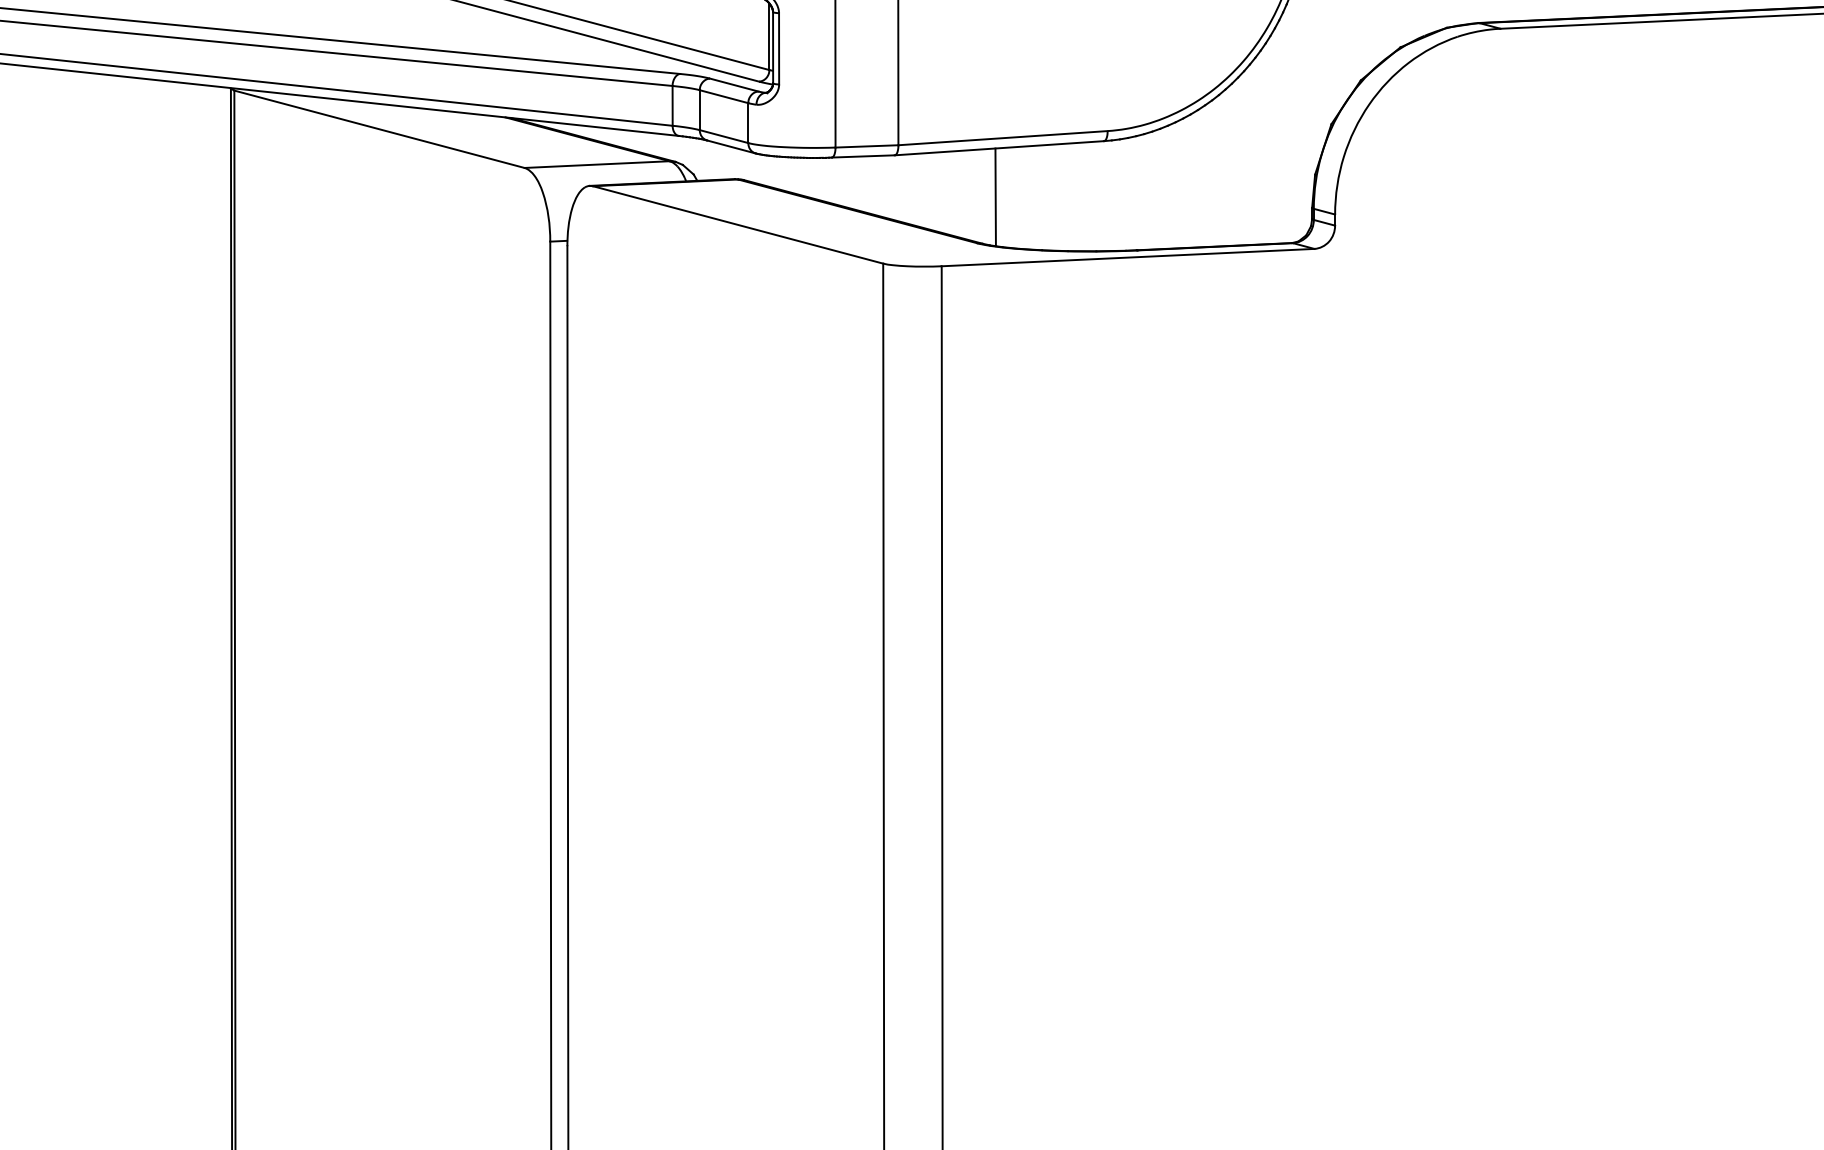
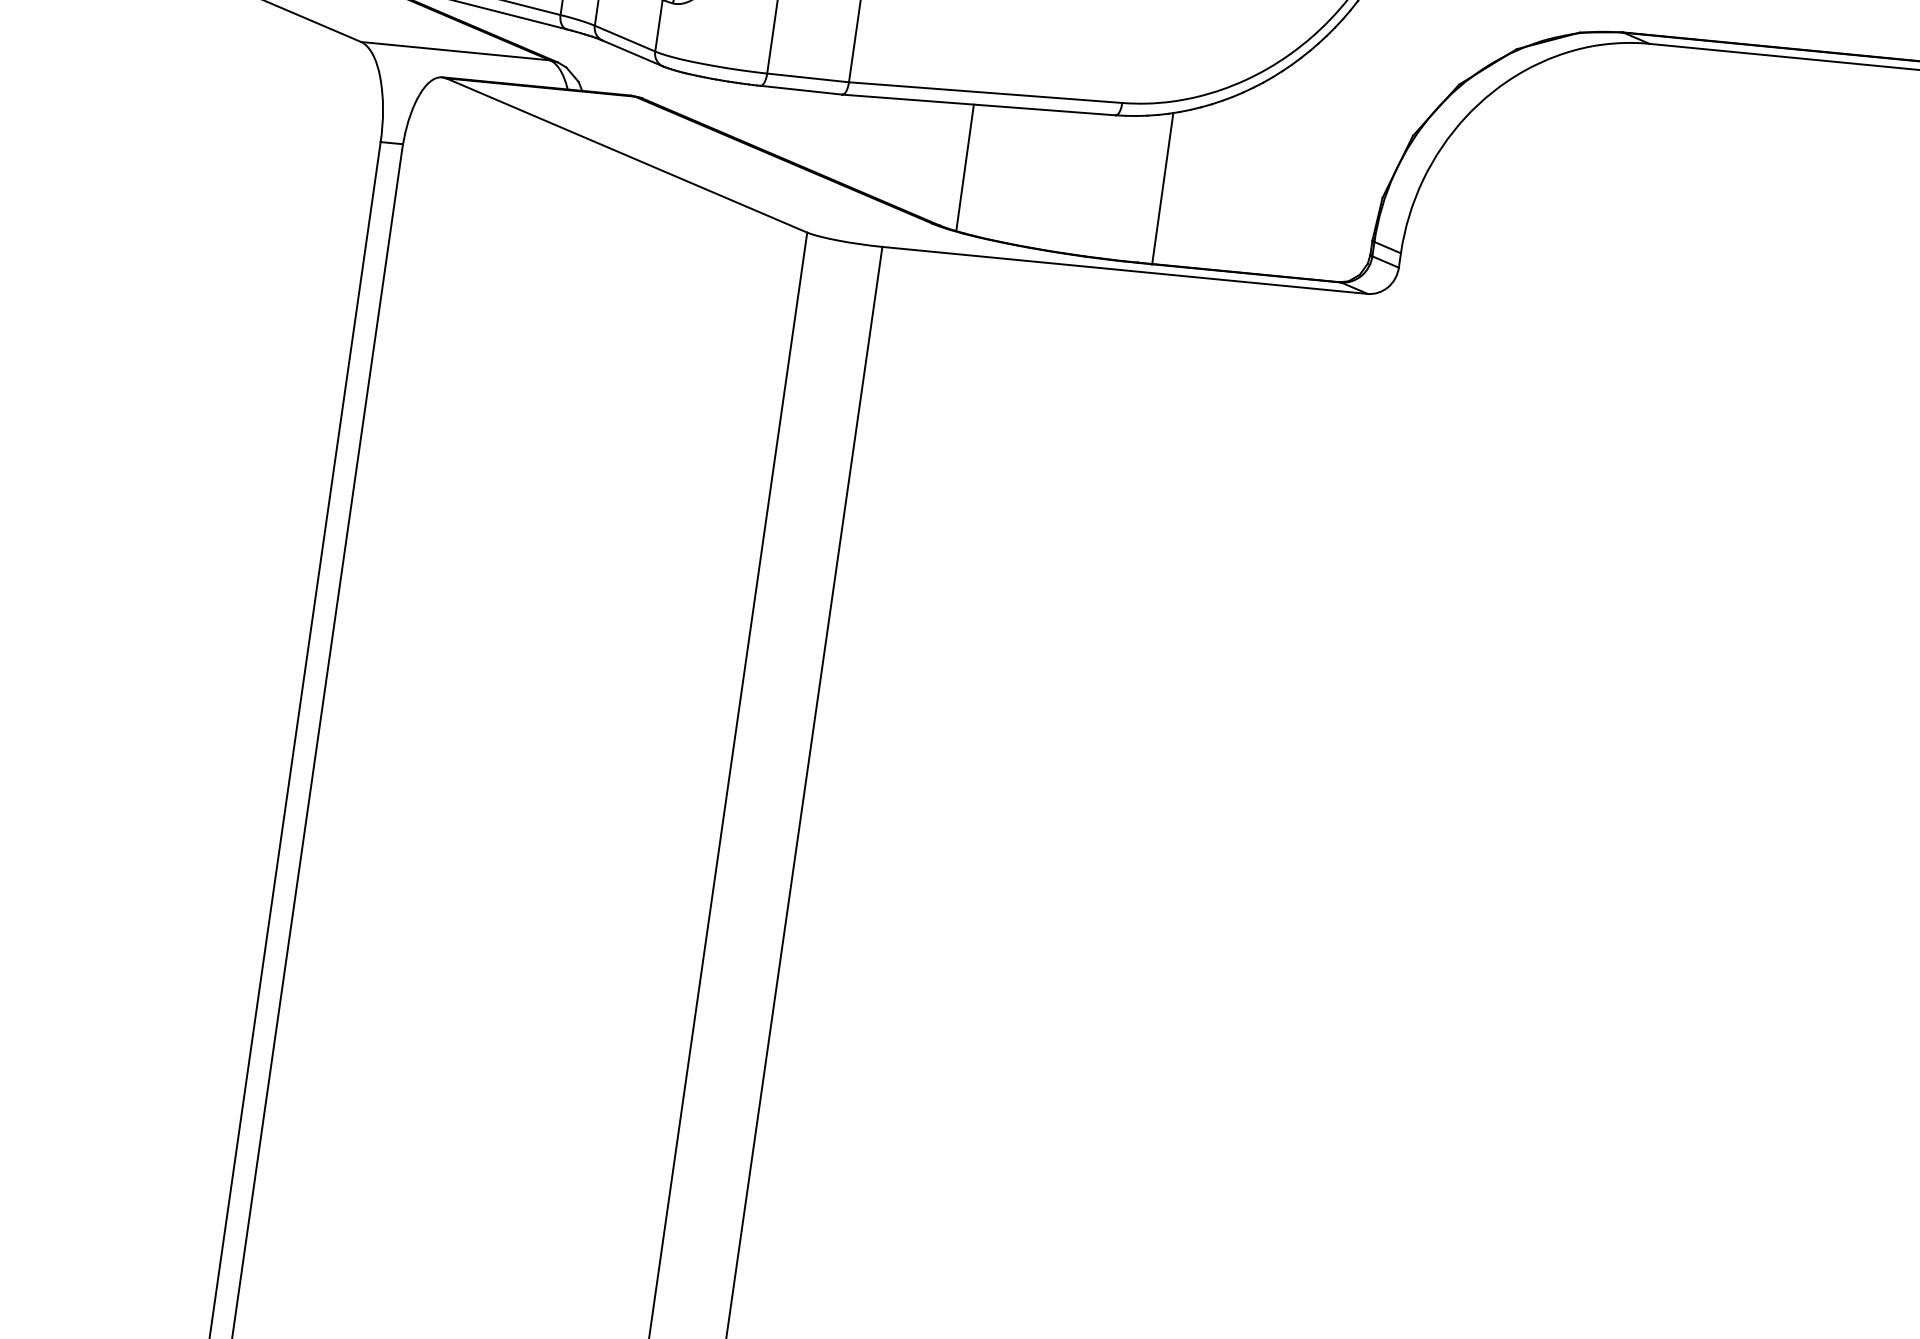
line: (1147, 191) -> (1162, 188), added

